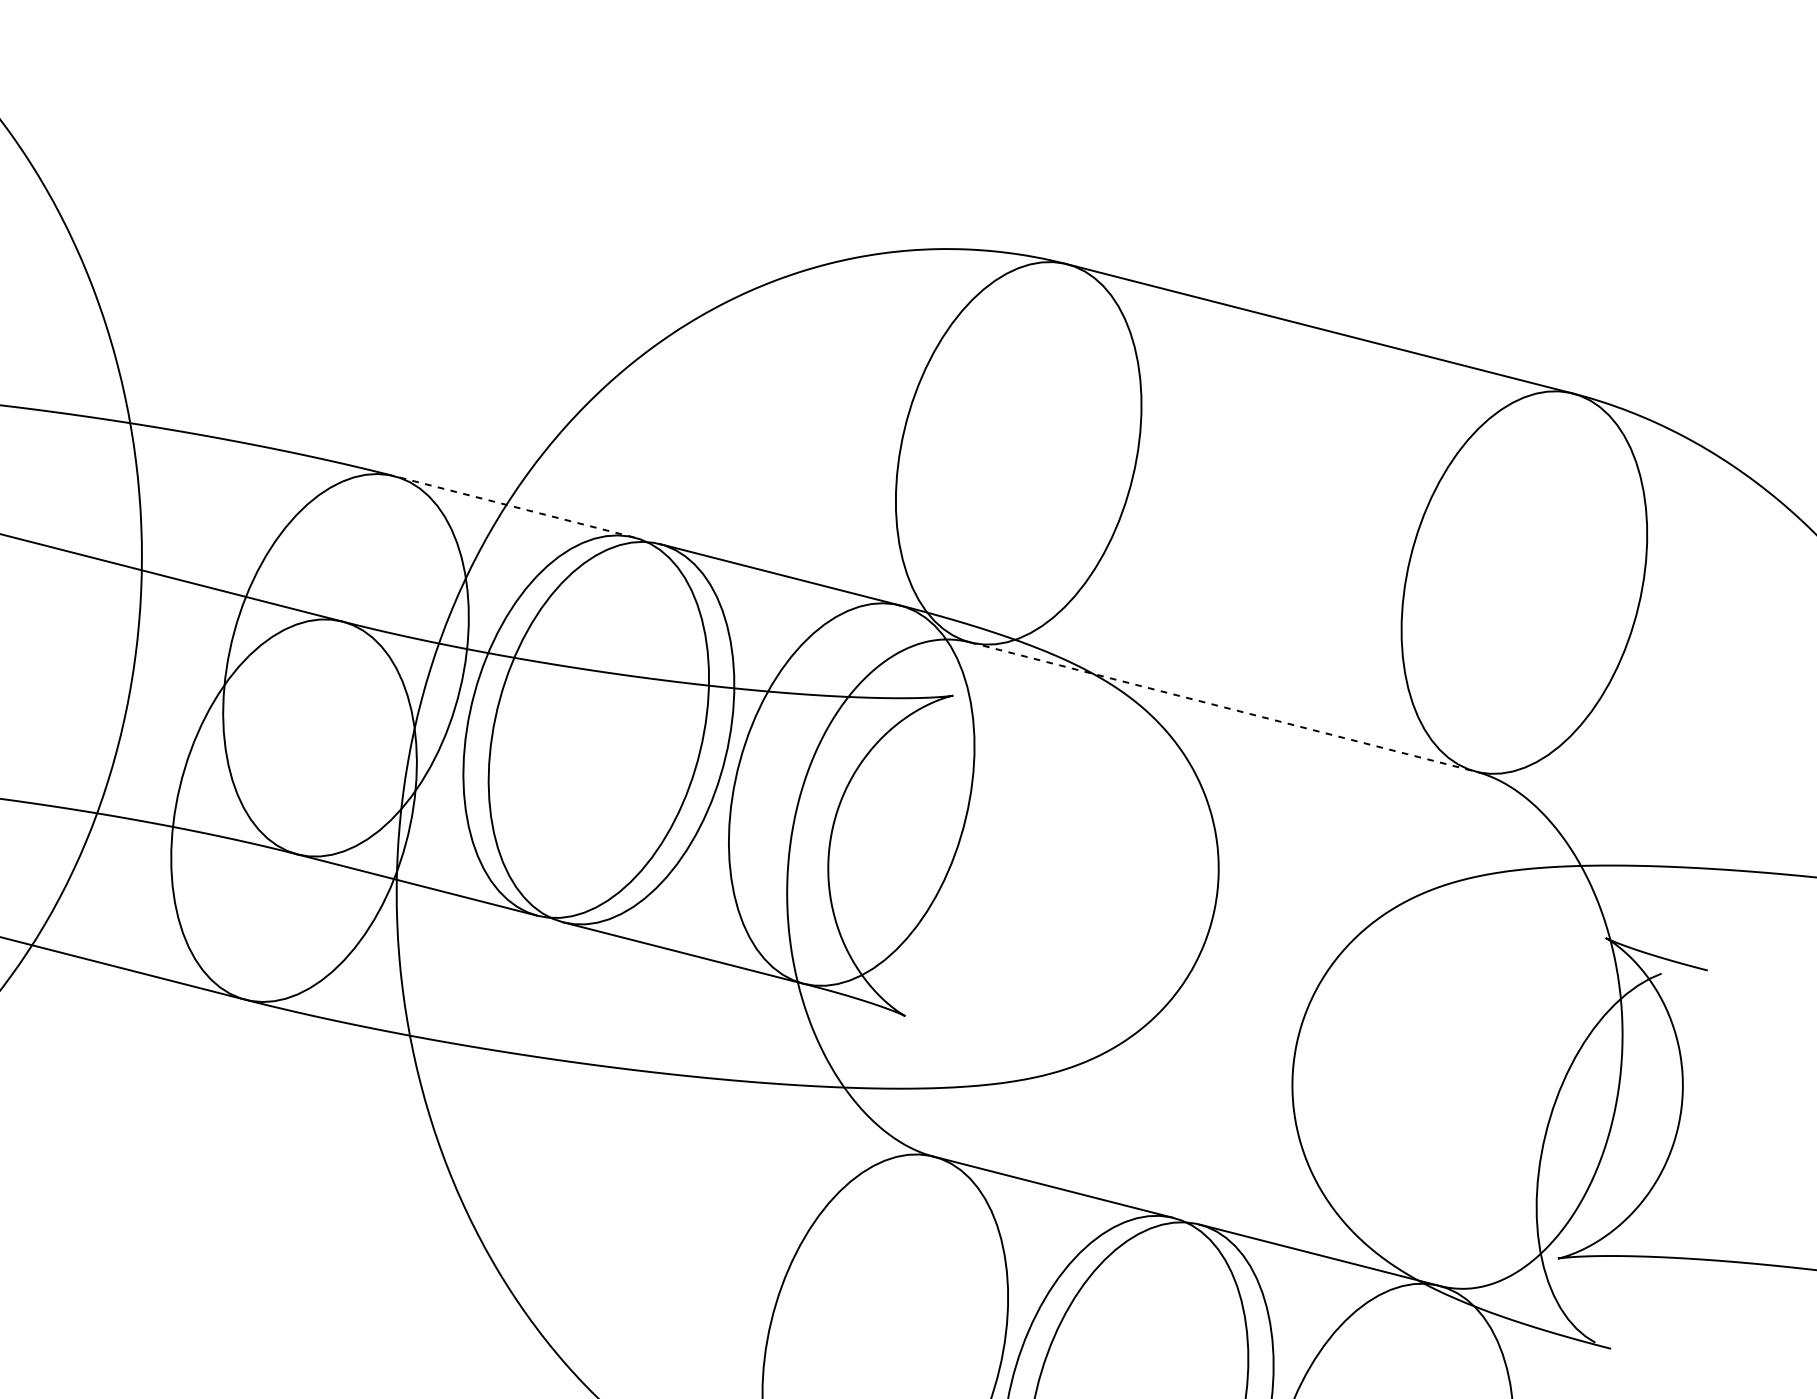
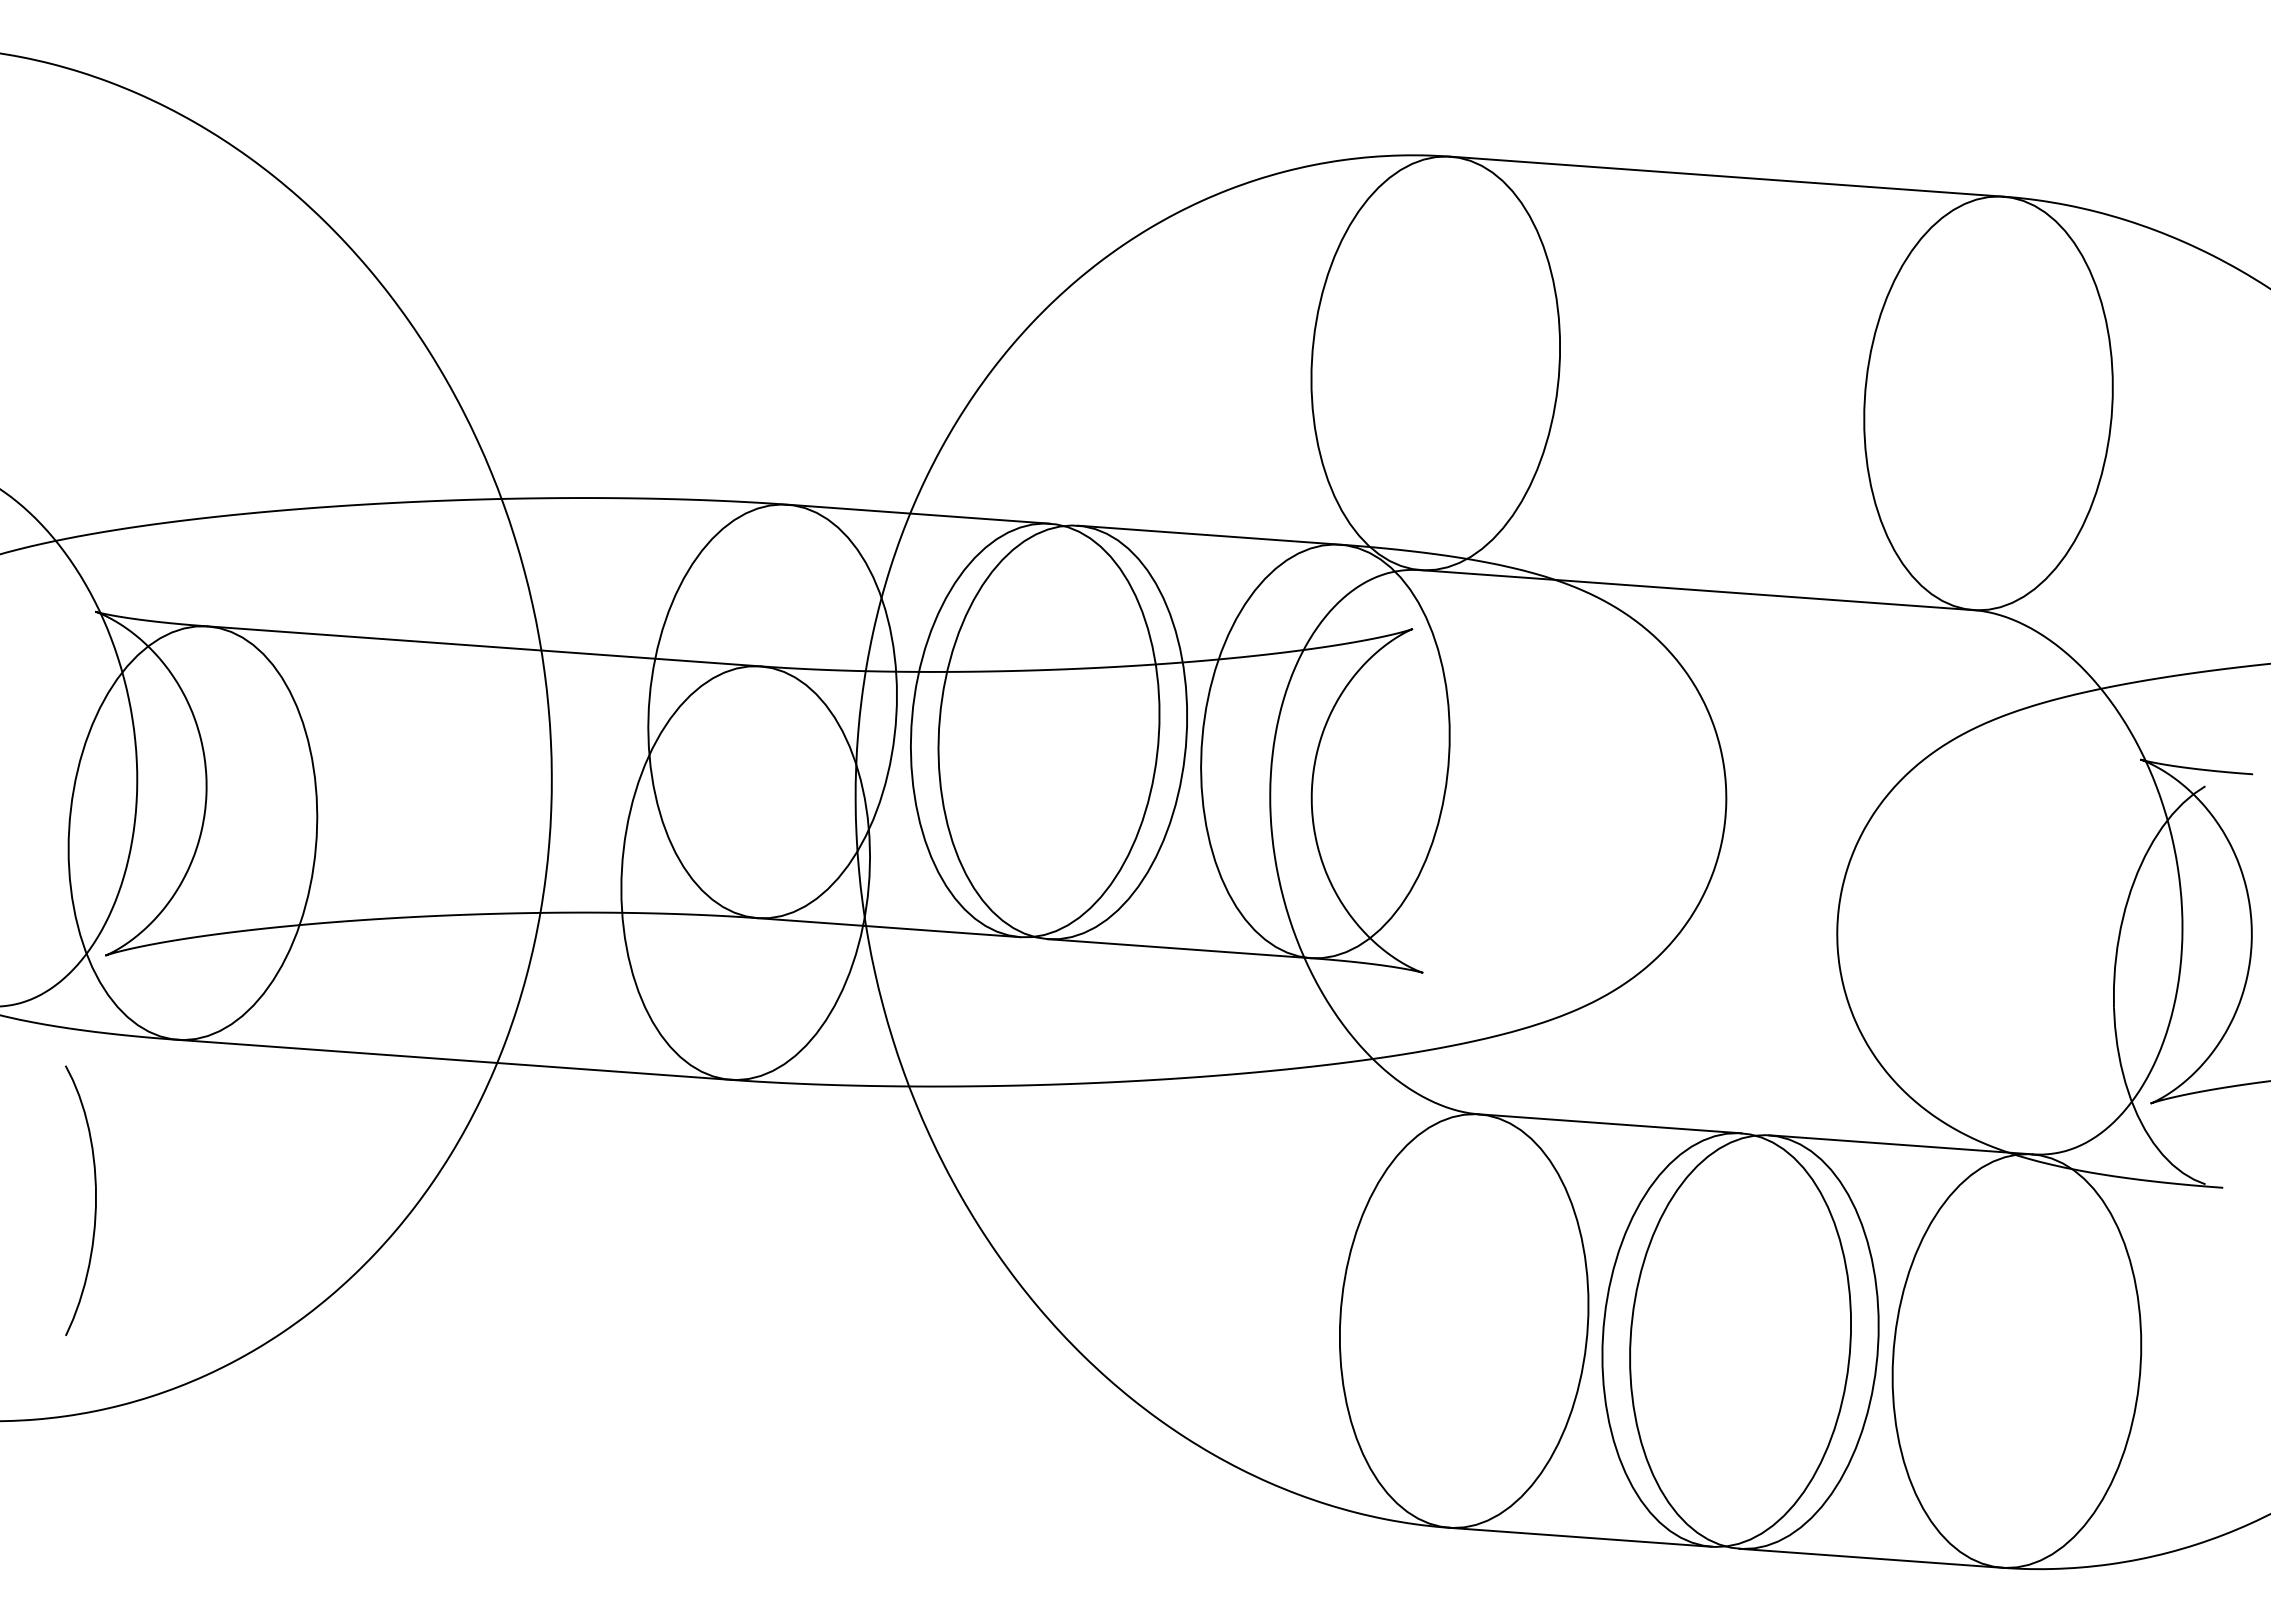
line: (514, 507) -> (918, 514), dashed -> solid
line: (1223, 707) -> (1697, 590), dashed -> solid

